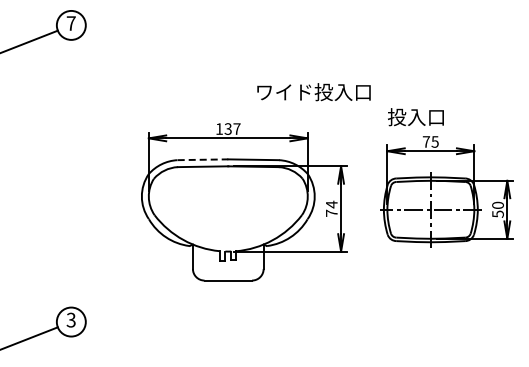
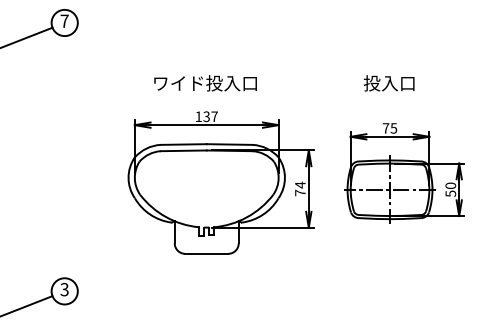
text: (313, 92) -> (205, 83), moved
text: (415, 117) -> (388, 83), moved
line: (203, 159) -> (184, 144), dashed -> solid

